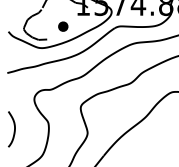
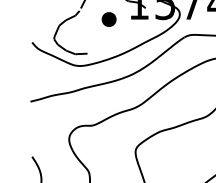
part: (63, 26) -> (109, 19), moved

